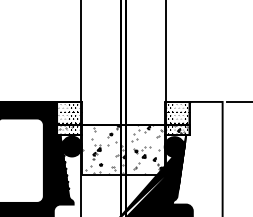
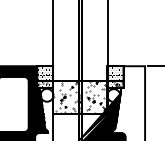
fill: (71, 145) -> (46, 94), removed
fill: (174, 146) -> (113, 95), removed

